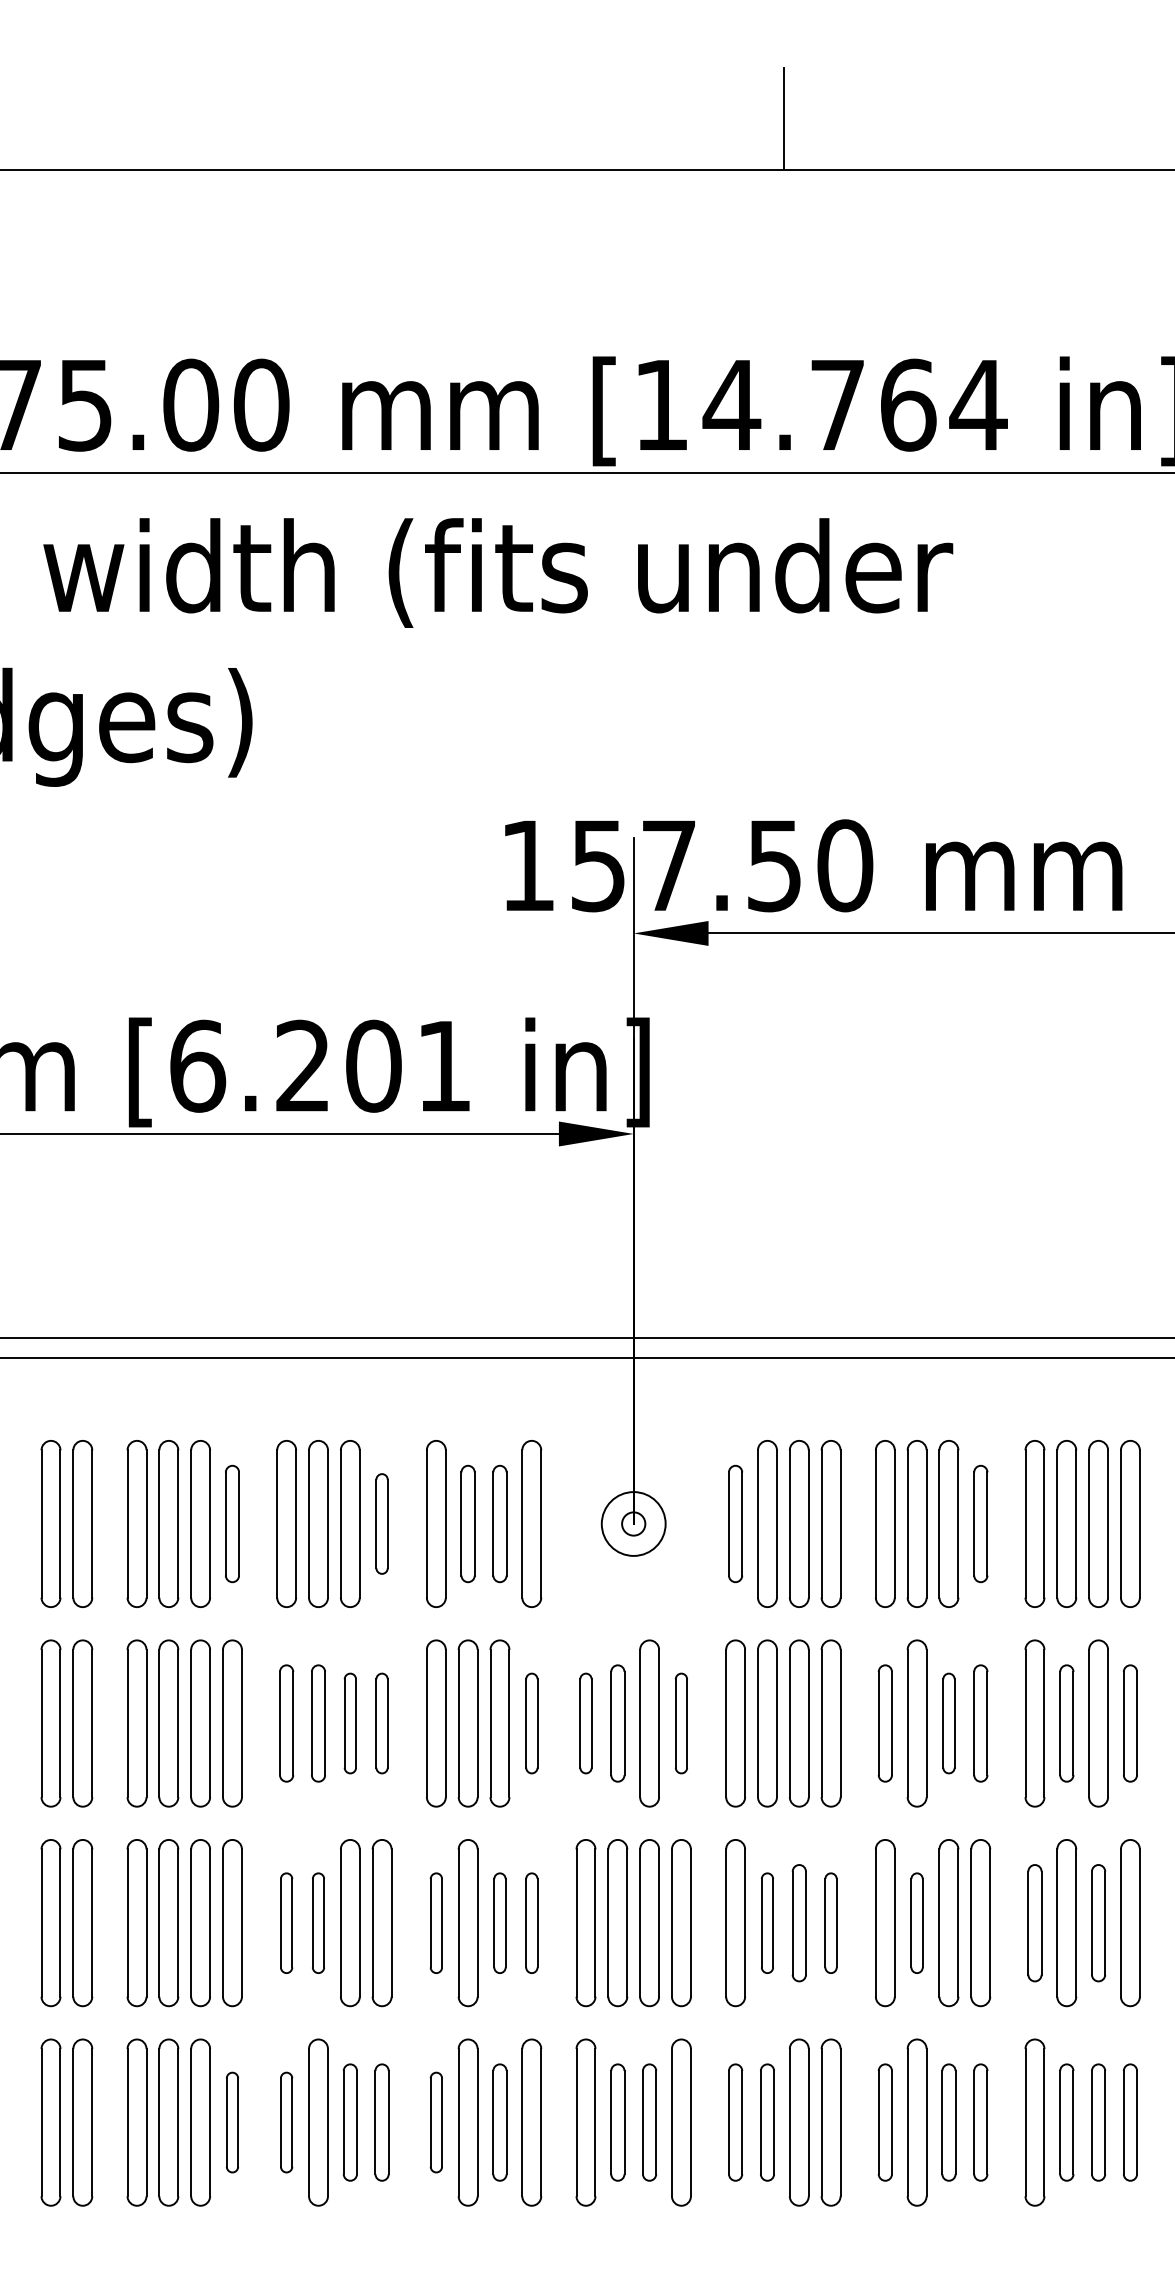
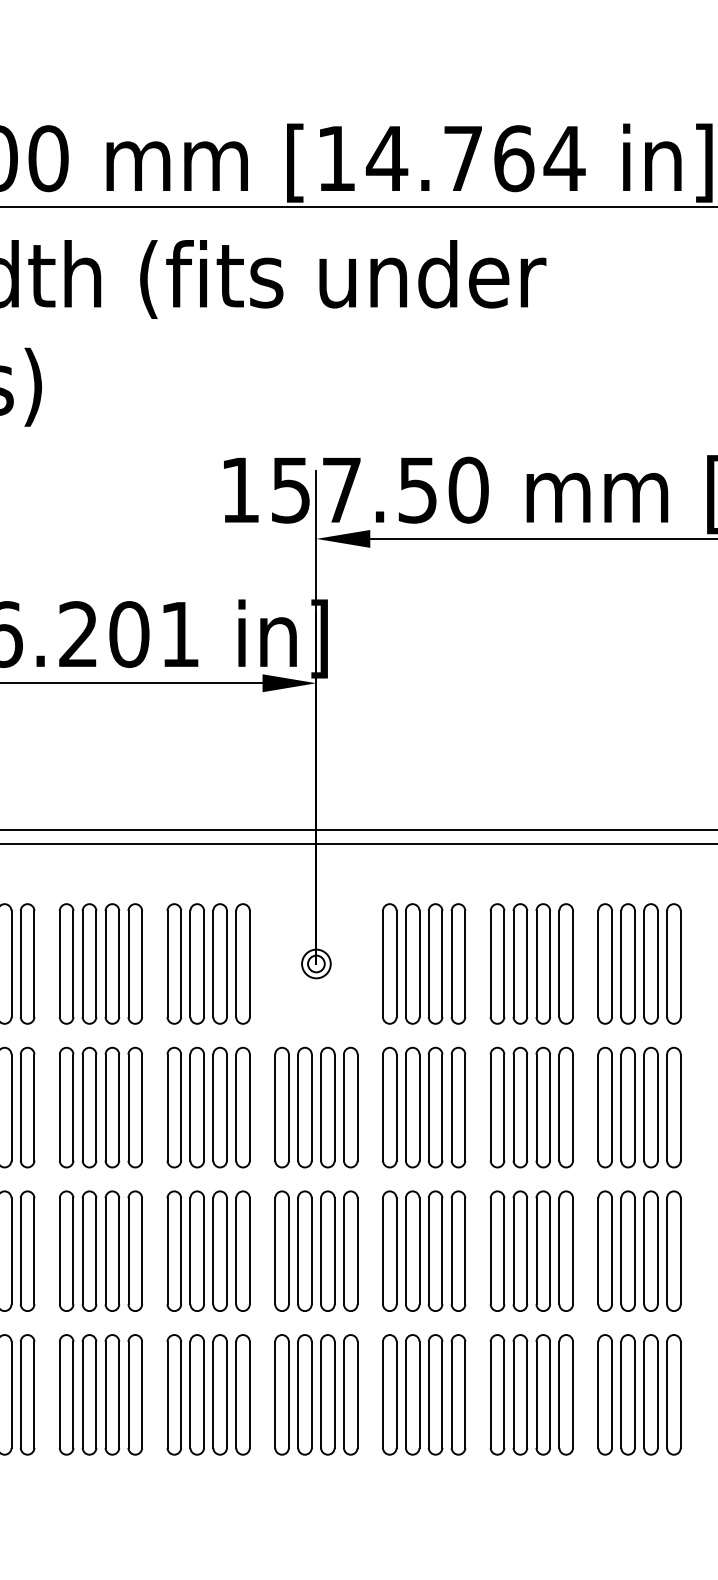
part: (232, 1523) -> (27, 963), size x1.43
part: (381, 1523) -> (134, 963), size x1.67
part: (467, 1523) -> (196, 963), size x1.43
part: (499, 1523) -> (219, 963), size x1.43
circle: (633, 1523) -> (316, 963), size x0.62
part: (735, 1523) -> (389, 963), size x1.43
part: (980, 1523) -> (566, 963), size x1.43
part: (286, 1723) -> (66, 1107), size x1.43
part: (318, 1723) -> (89, 1107), size x1.43
part: (350, 1723) -> (112, 1107), size x1.67
part: (381, 1723) -> (134, 1107), size x1.67
part: (531, 1723) -> (242, 1107), size x1.67
part: (585, 1723) -> (281, 1107), size x1.67
part: (617, 1723) -> (304, 1107), size x1.43
part: (681, 1723) -> (350, 1107), size x1.67
part: (885, 1723) -> (497, 1107), size x1.43
part: (948, 1723) -> (542, 1107), size x1.67
part: (980, 1723) -> (566, 1107), size x1.43
part: (1066, 1723) -> (627, 1107), size x1.43
part: (1130, 1723) -> (673, 1107), size x1.43
part: (286, 1923) -> (66, 1251), size x1.67
part: (318, 1923) -> (89, 1251), size x1.67
part: (436, 1923) -> (174, 1251), size x1.67
part: (499, 1923) -> (219, 1251), size x1.67
part: (531, 1923) -> (242, 1251), size x1.67
part: (767, 1923) -> (412, 1251), size x1.67
part: (799, 1923) -> (435, 1251), size x1.43
part: (830, 1923) -> (458, 1251), size x1.67
part: (916, 1923) -> (519, 1251), size x1.67
part: (1034, 1923) -> (604, 1251), size x1.43
part: (1098, 1923) -> (650, 1251), size x1.43
part: (232, 2122) -> (27, 1394), size x1.67
part: (286, 2122) -> (66, 1394), size x1.67
part: (350, 2122) -> (112, 1394), size x1.43
part: (381, 2122) -> (134, 1394), size x1.43
part: (436, 2122) -> (174, 1394), size x1.67
part: (499, 2122) -> (219, 1394), size x1.43
part: (617, 2122) -> (304, 1394), size x1.43
part: (649, 2122) -> (327, 1394), size x1.43
part: (735, 2122) -> (389, 1394), size x1.43
part: (767, 2122) -> (412, 1394), size x1.43
part: (885, 2122) -> (497, 1394), size x1.43
part: (948, 2122) -> (542, 1394), size x1.43
part: (980, 2122) -> (566, 1394), size x1.43
part: (1066, 2122) -> (627, 1394), size x1.43
part: (1098, 2122) -> (650, 1394), size x1.43
part: (1130, 2122) -> (673, 1394), size x1.43

